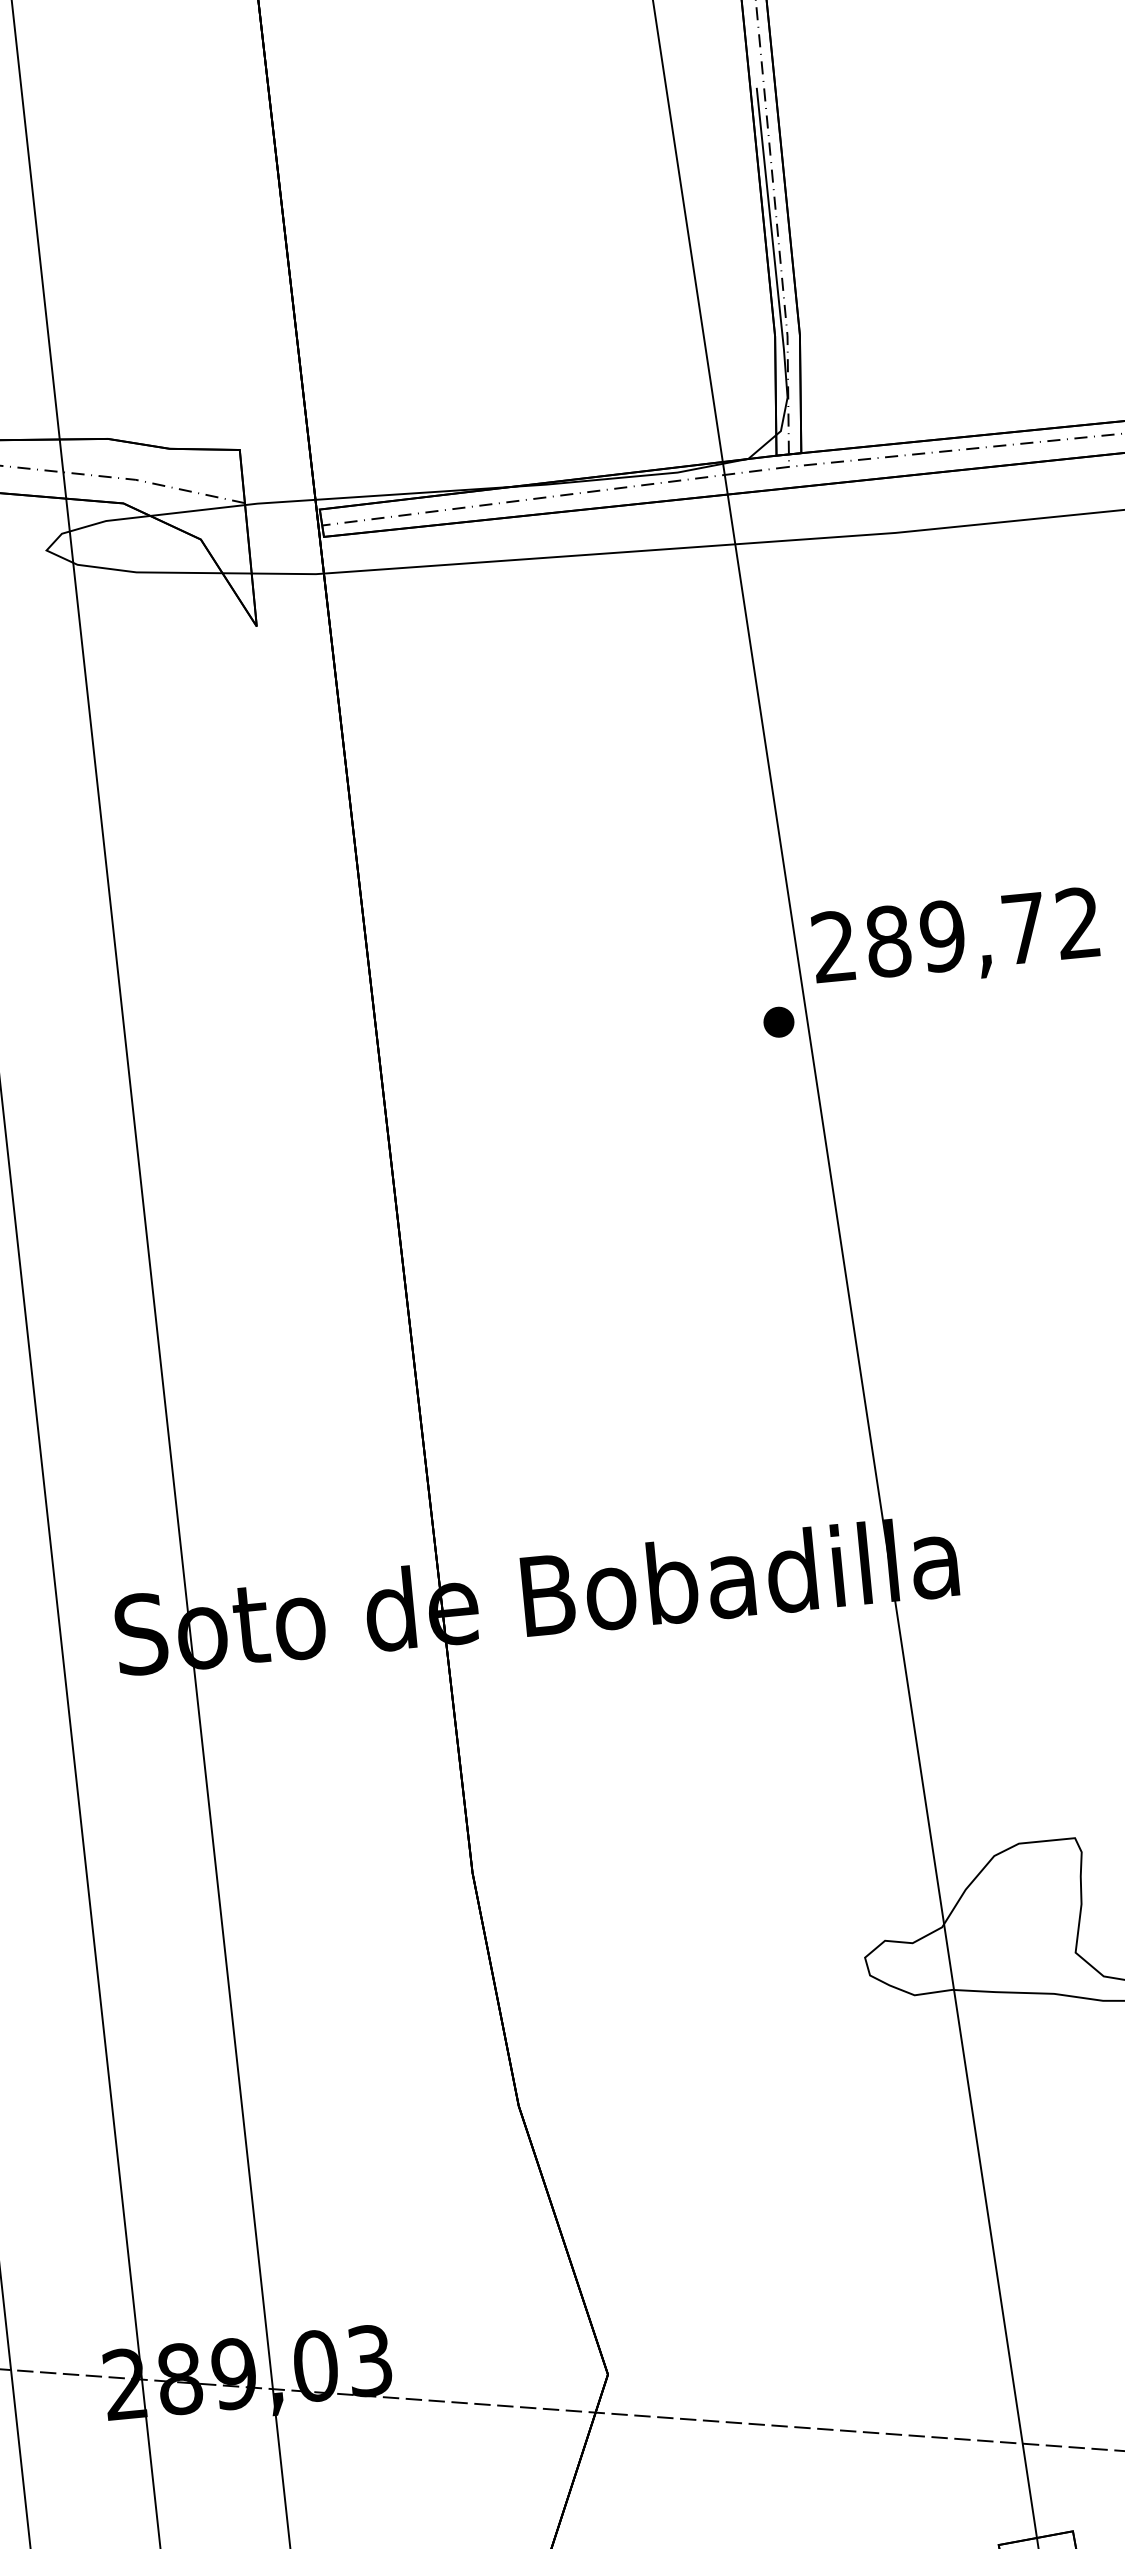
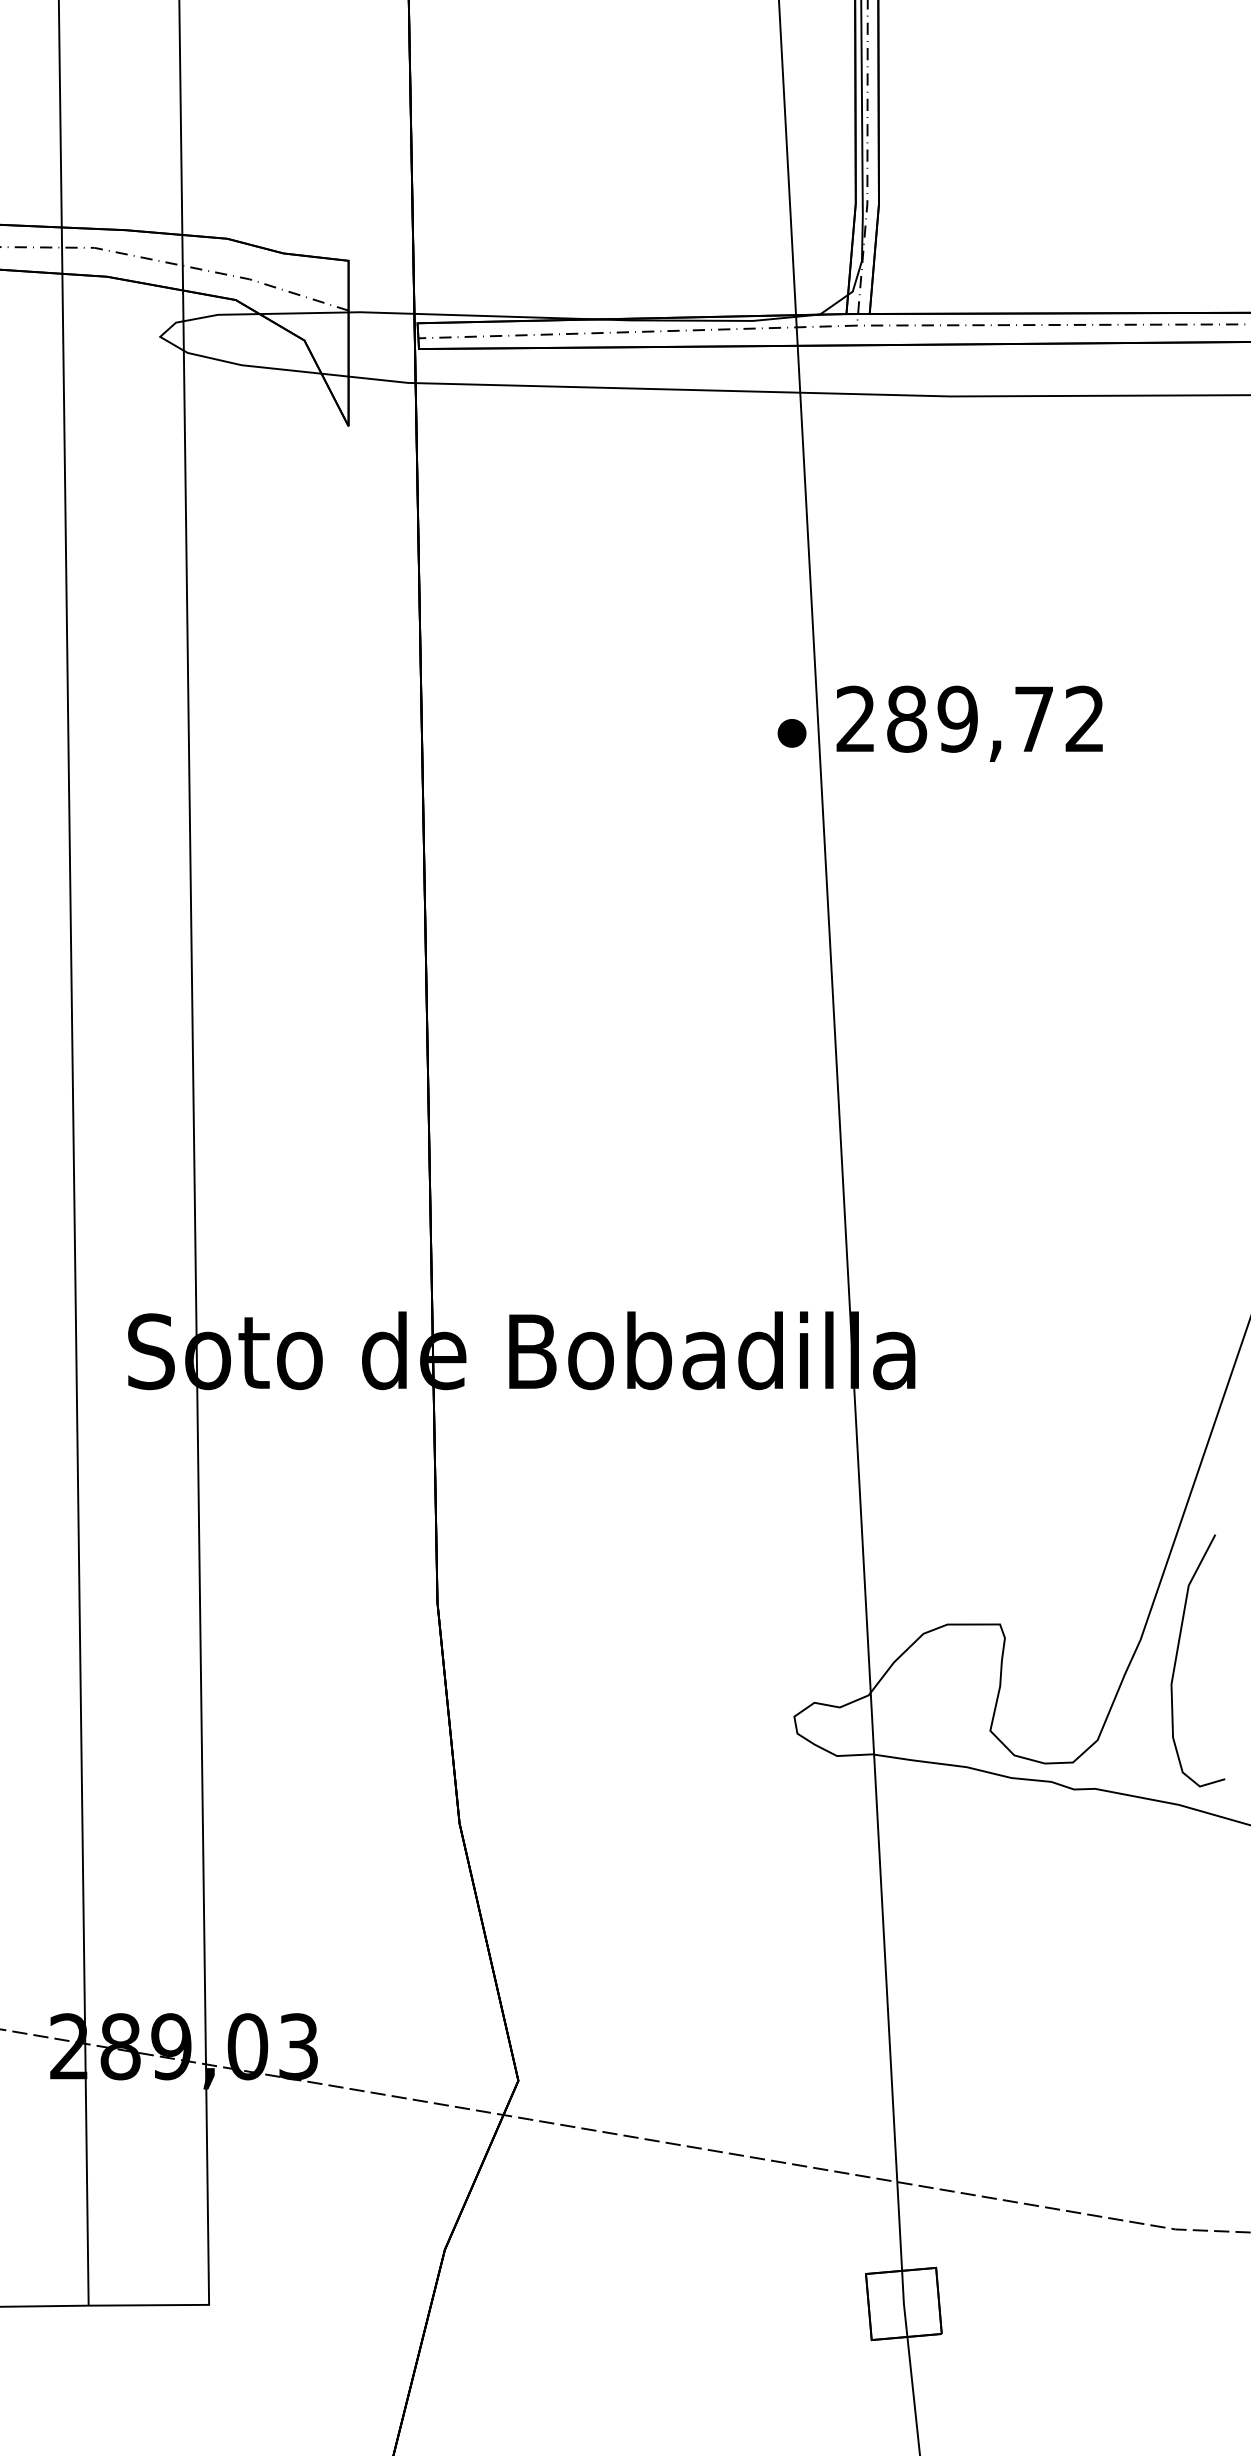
text: (955, 939) -> (969, 723), moved
part: (778, 1022) -> (791, 733), moved

